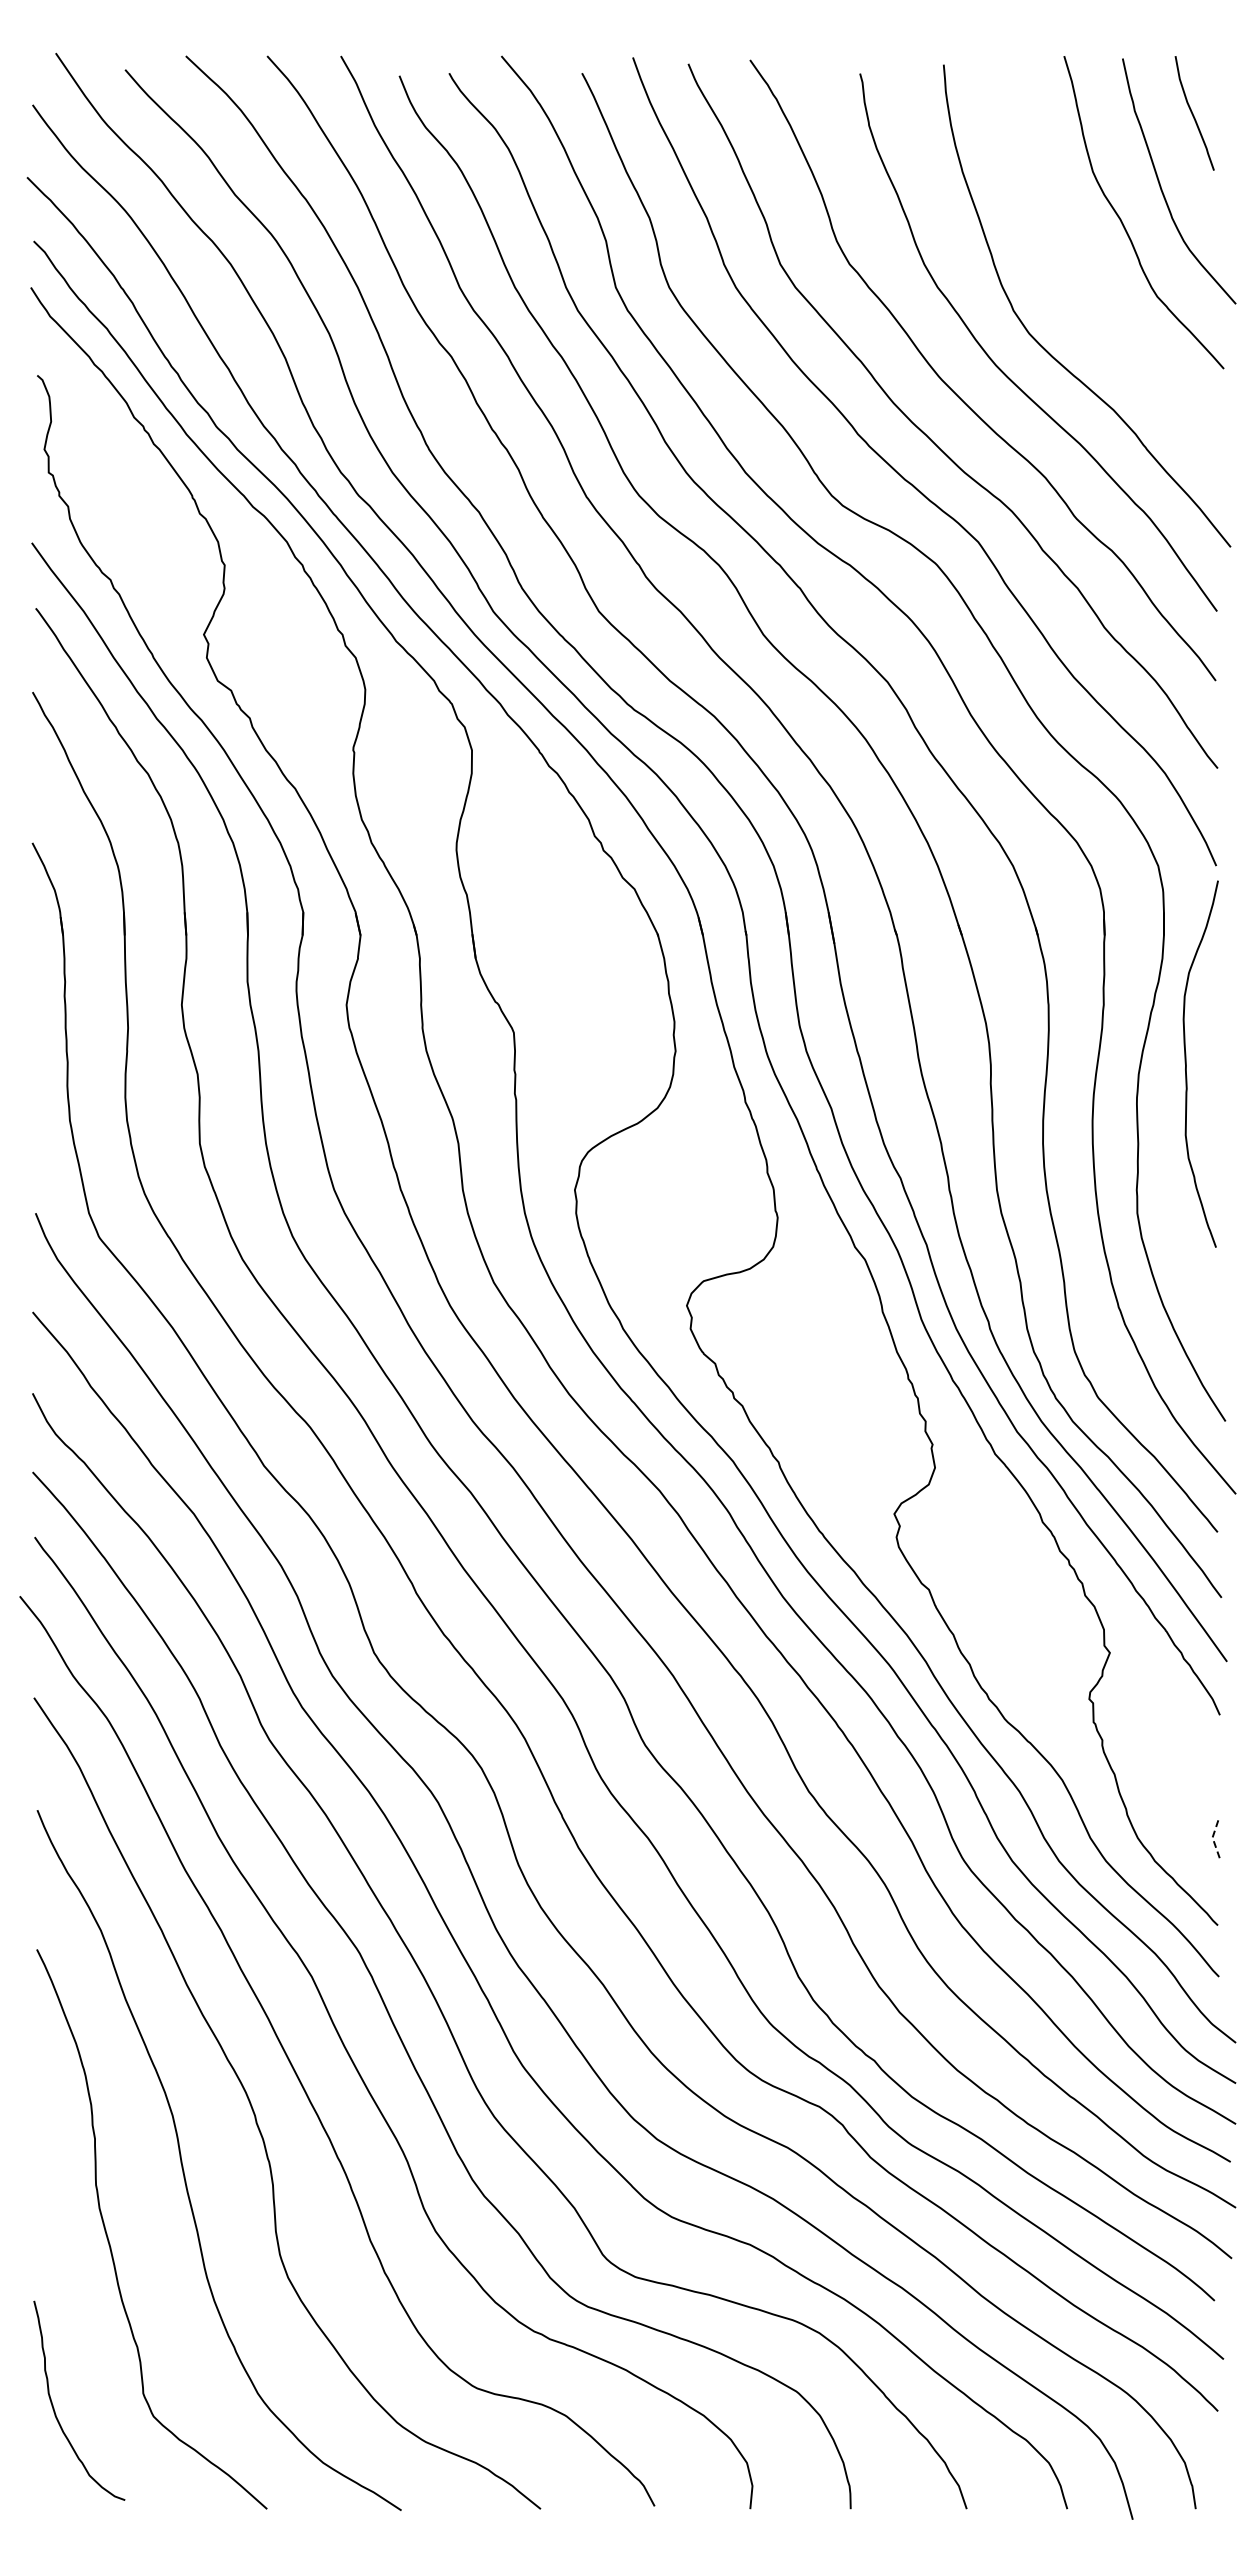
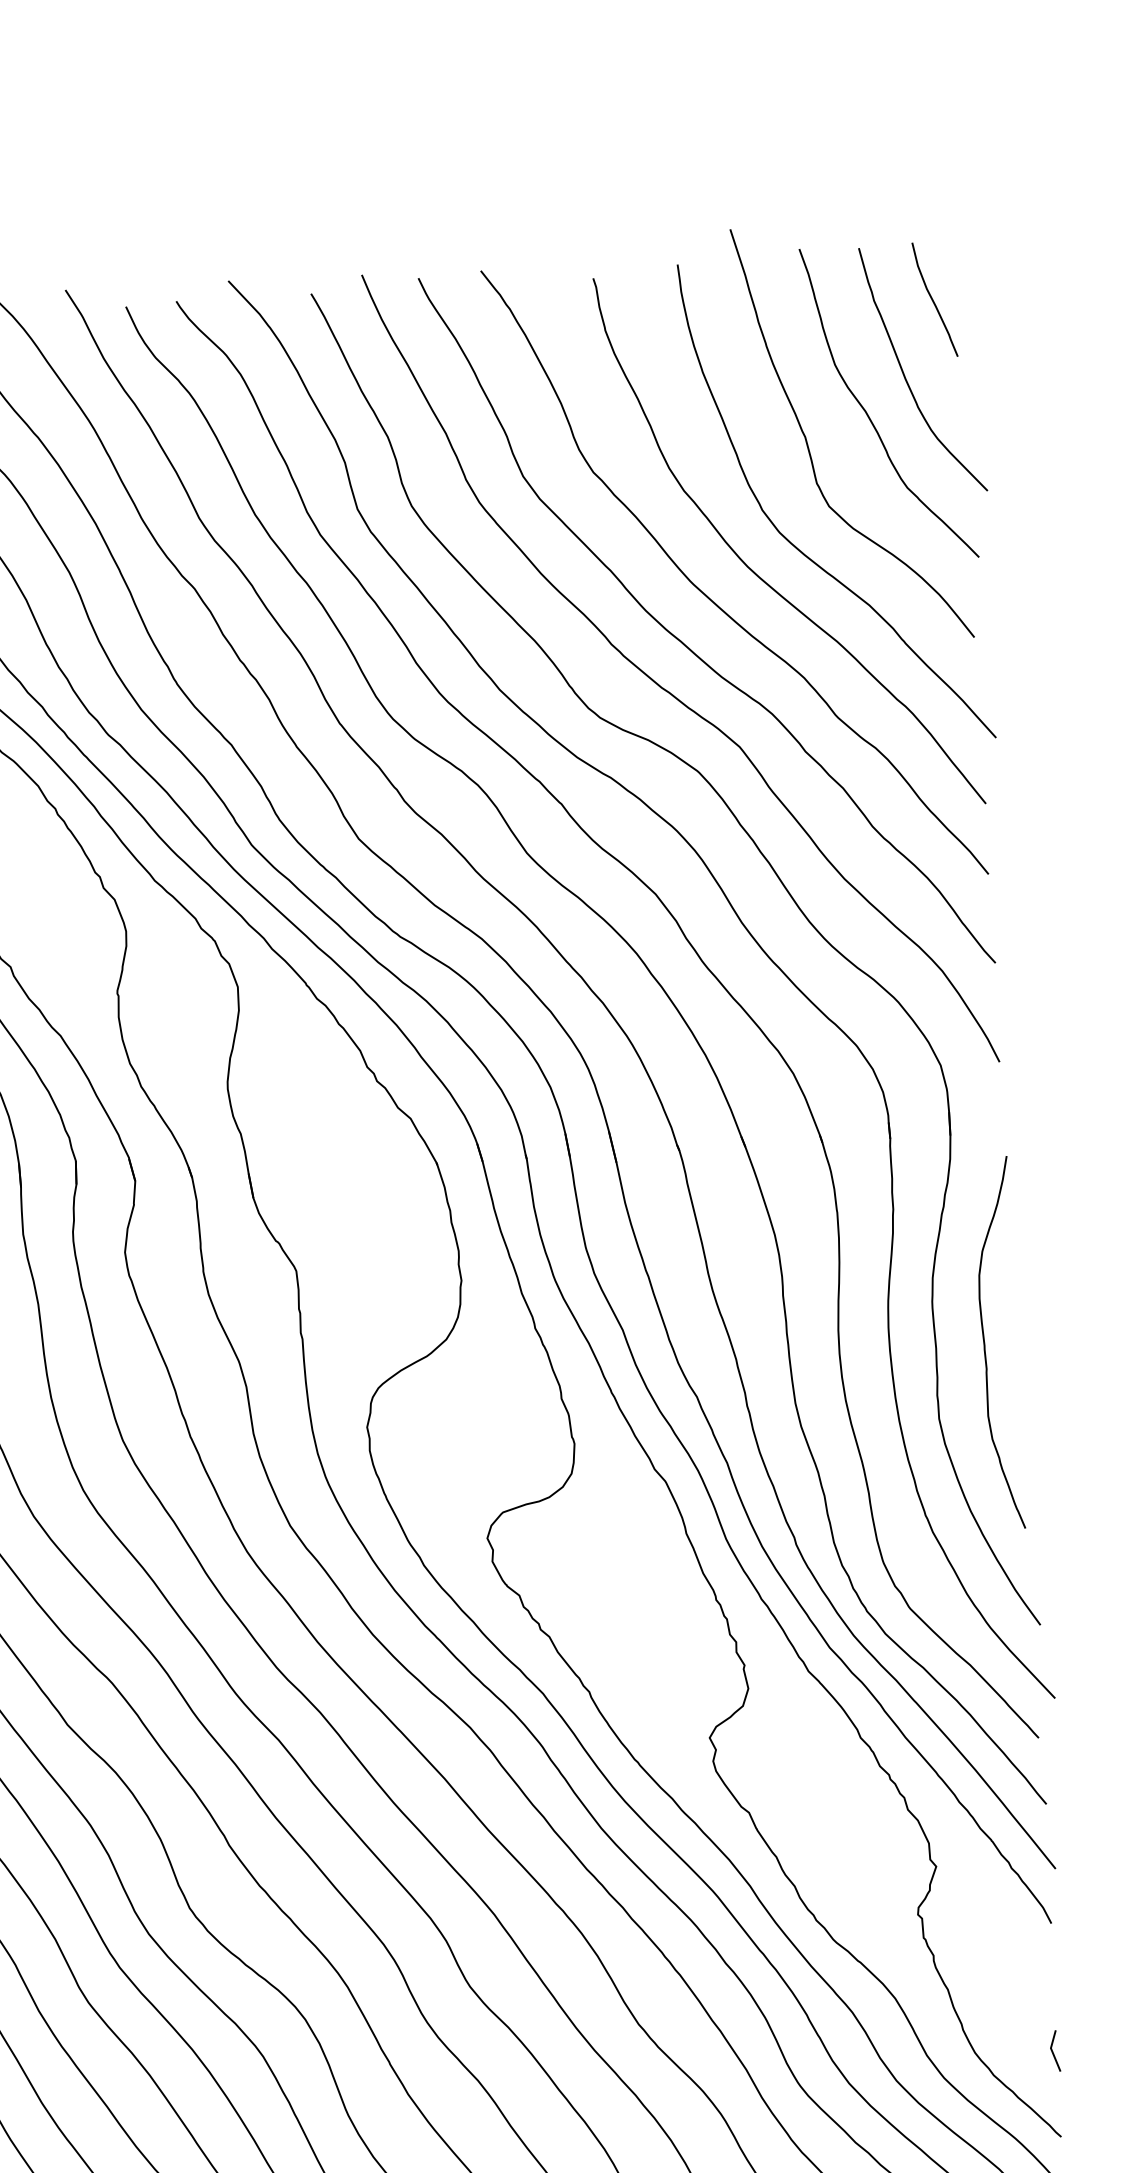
curve: (1062, 248) -> (808, 444), added
curve: (1186, 1063) -> (984, 1343), moved
line: (1213, 1840) -> (1052, 2051), dashed -> solid

